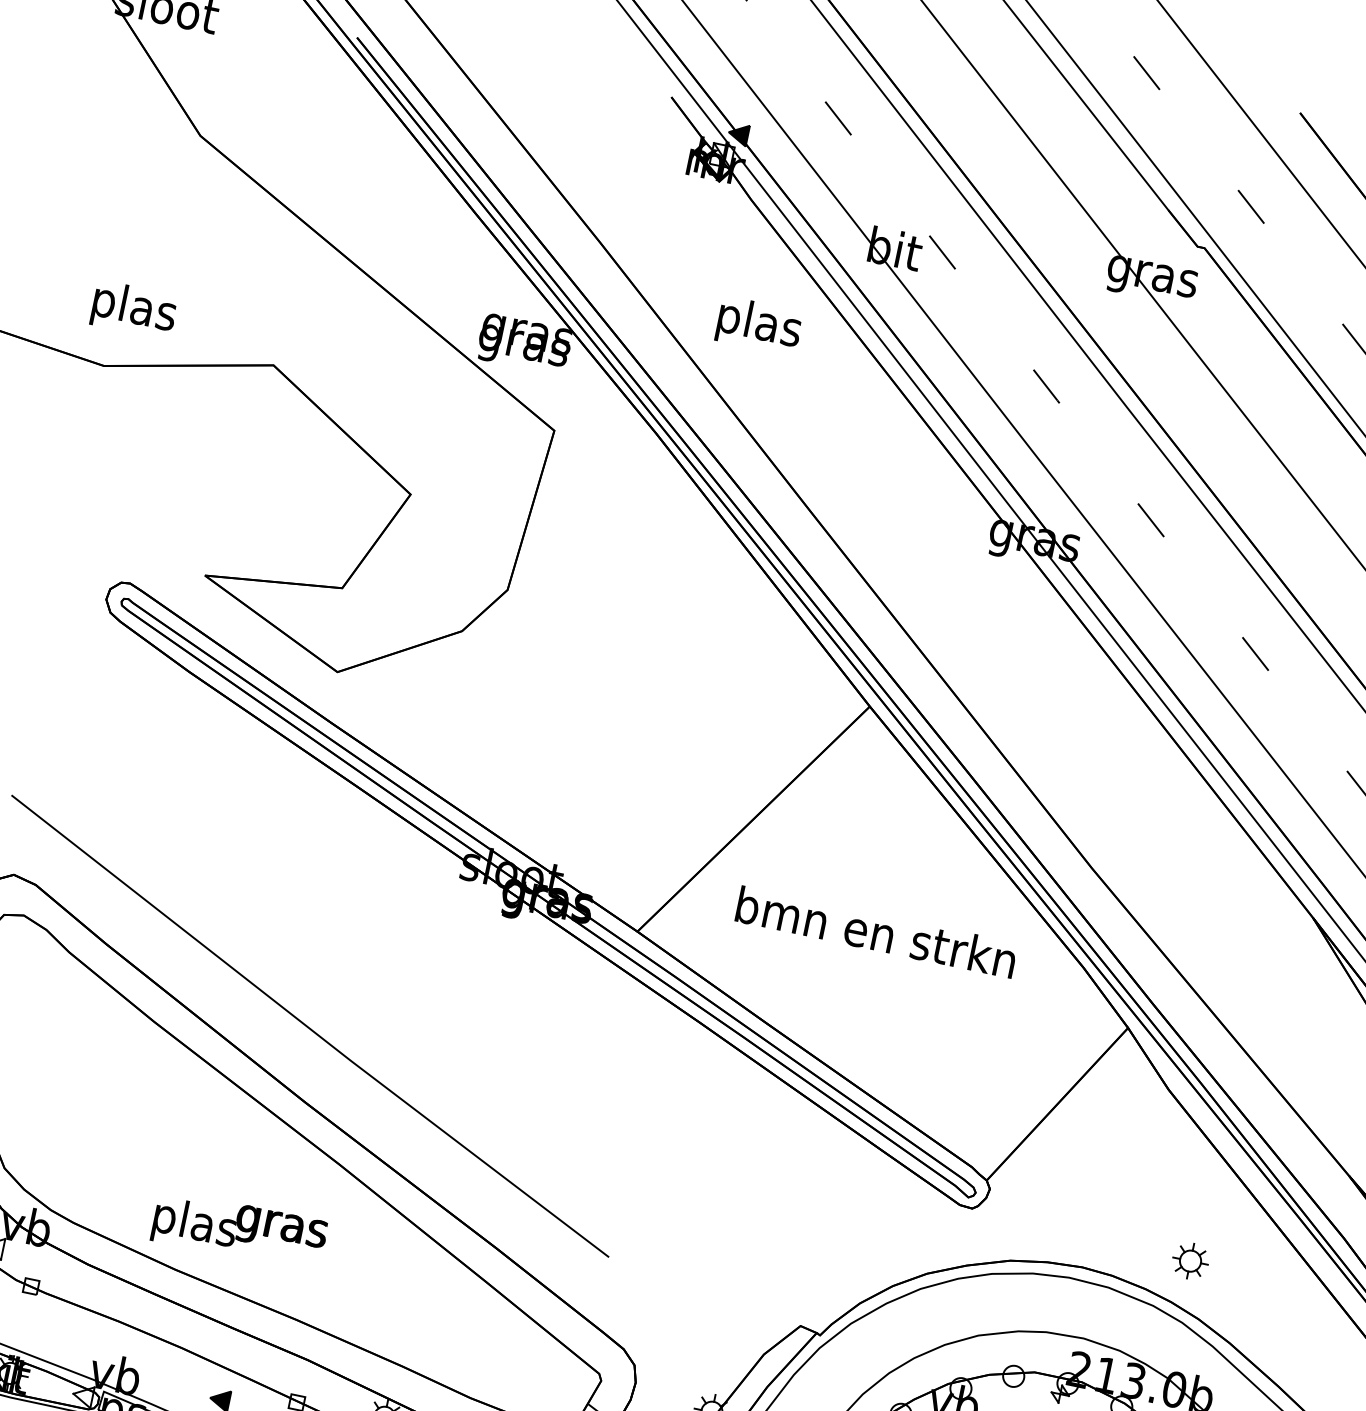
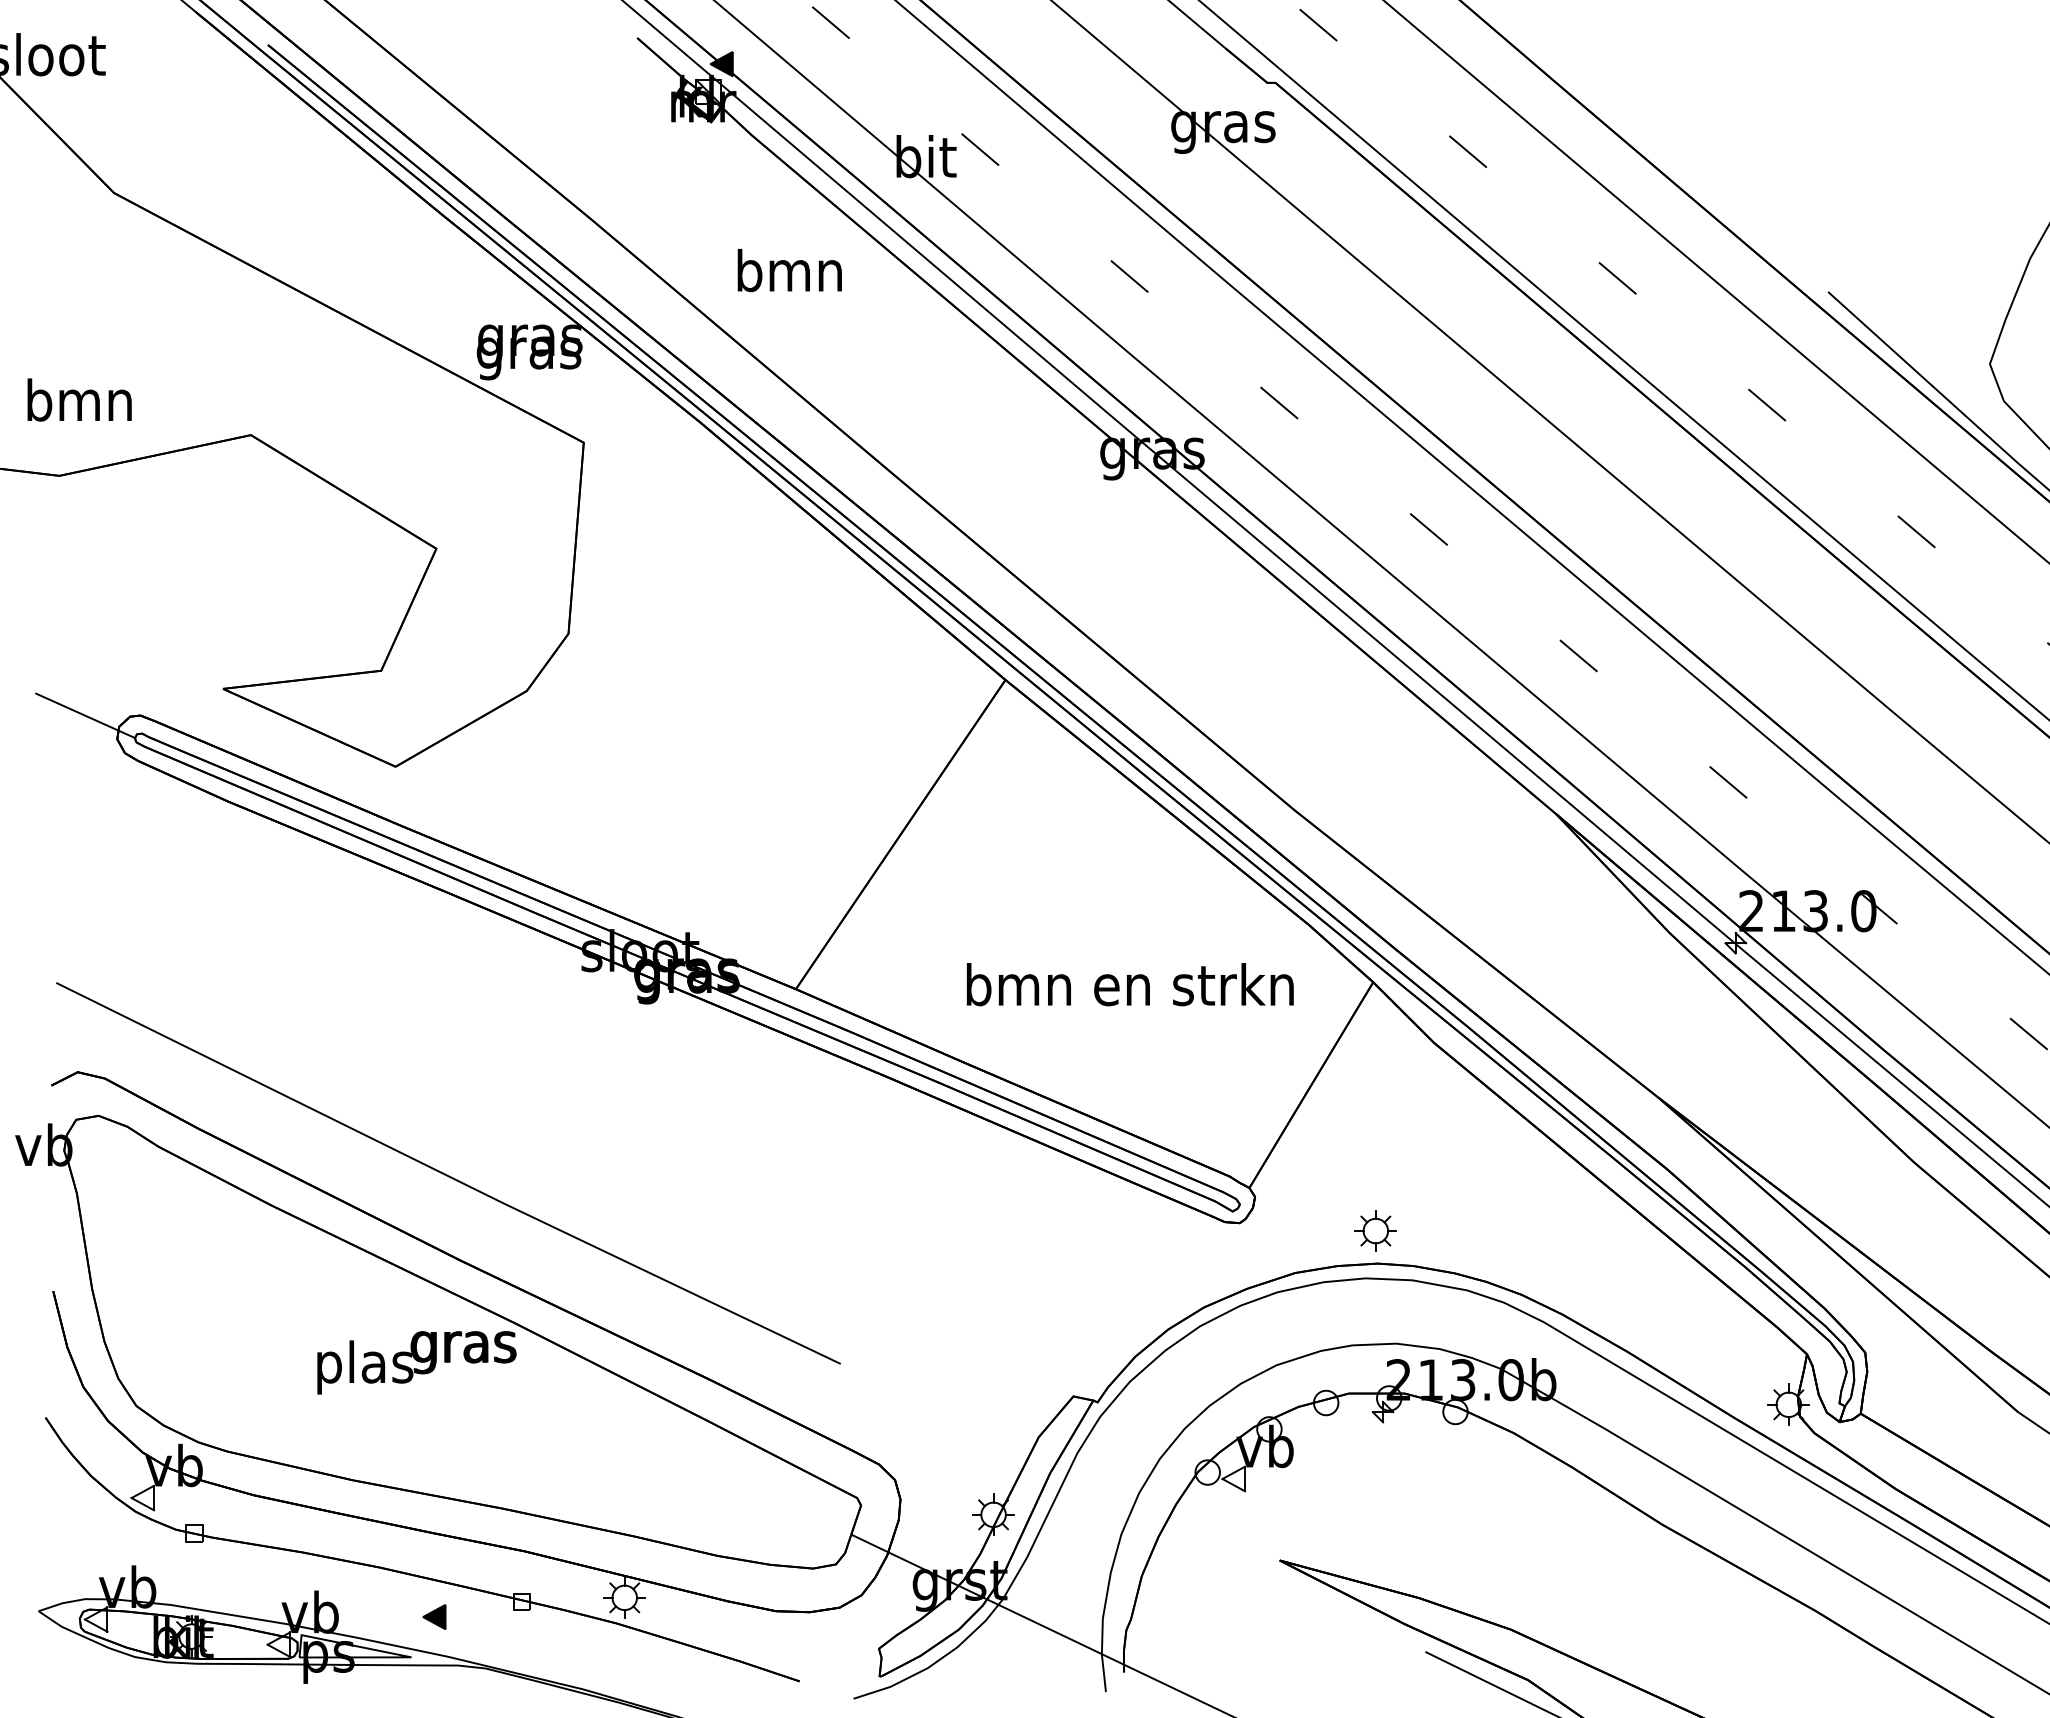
text: (133, 309) -> (79, 405), plas -> bmn
text: (758, 325) -> (789, 275), plas -> bmn
line: (83, 573) -> (85, 715), added
text: (876, 932) -> (1130, 984), moved
text: (239, 1230) -> (416, 1362), moved
part: (1190, 1260) -> (1375, 1230), moved

